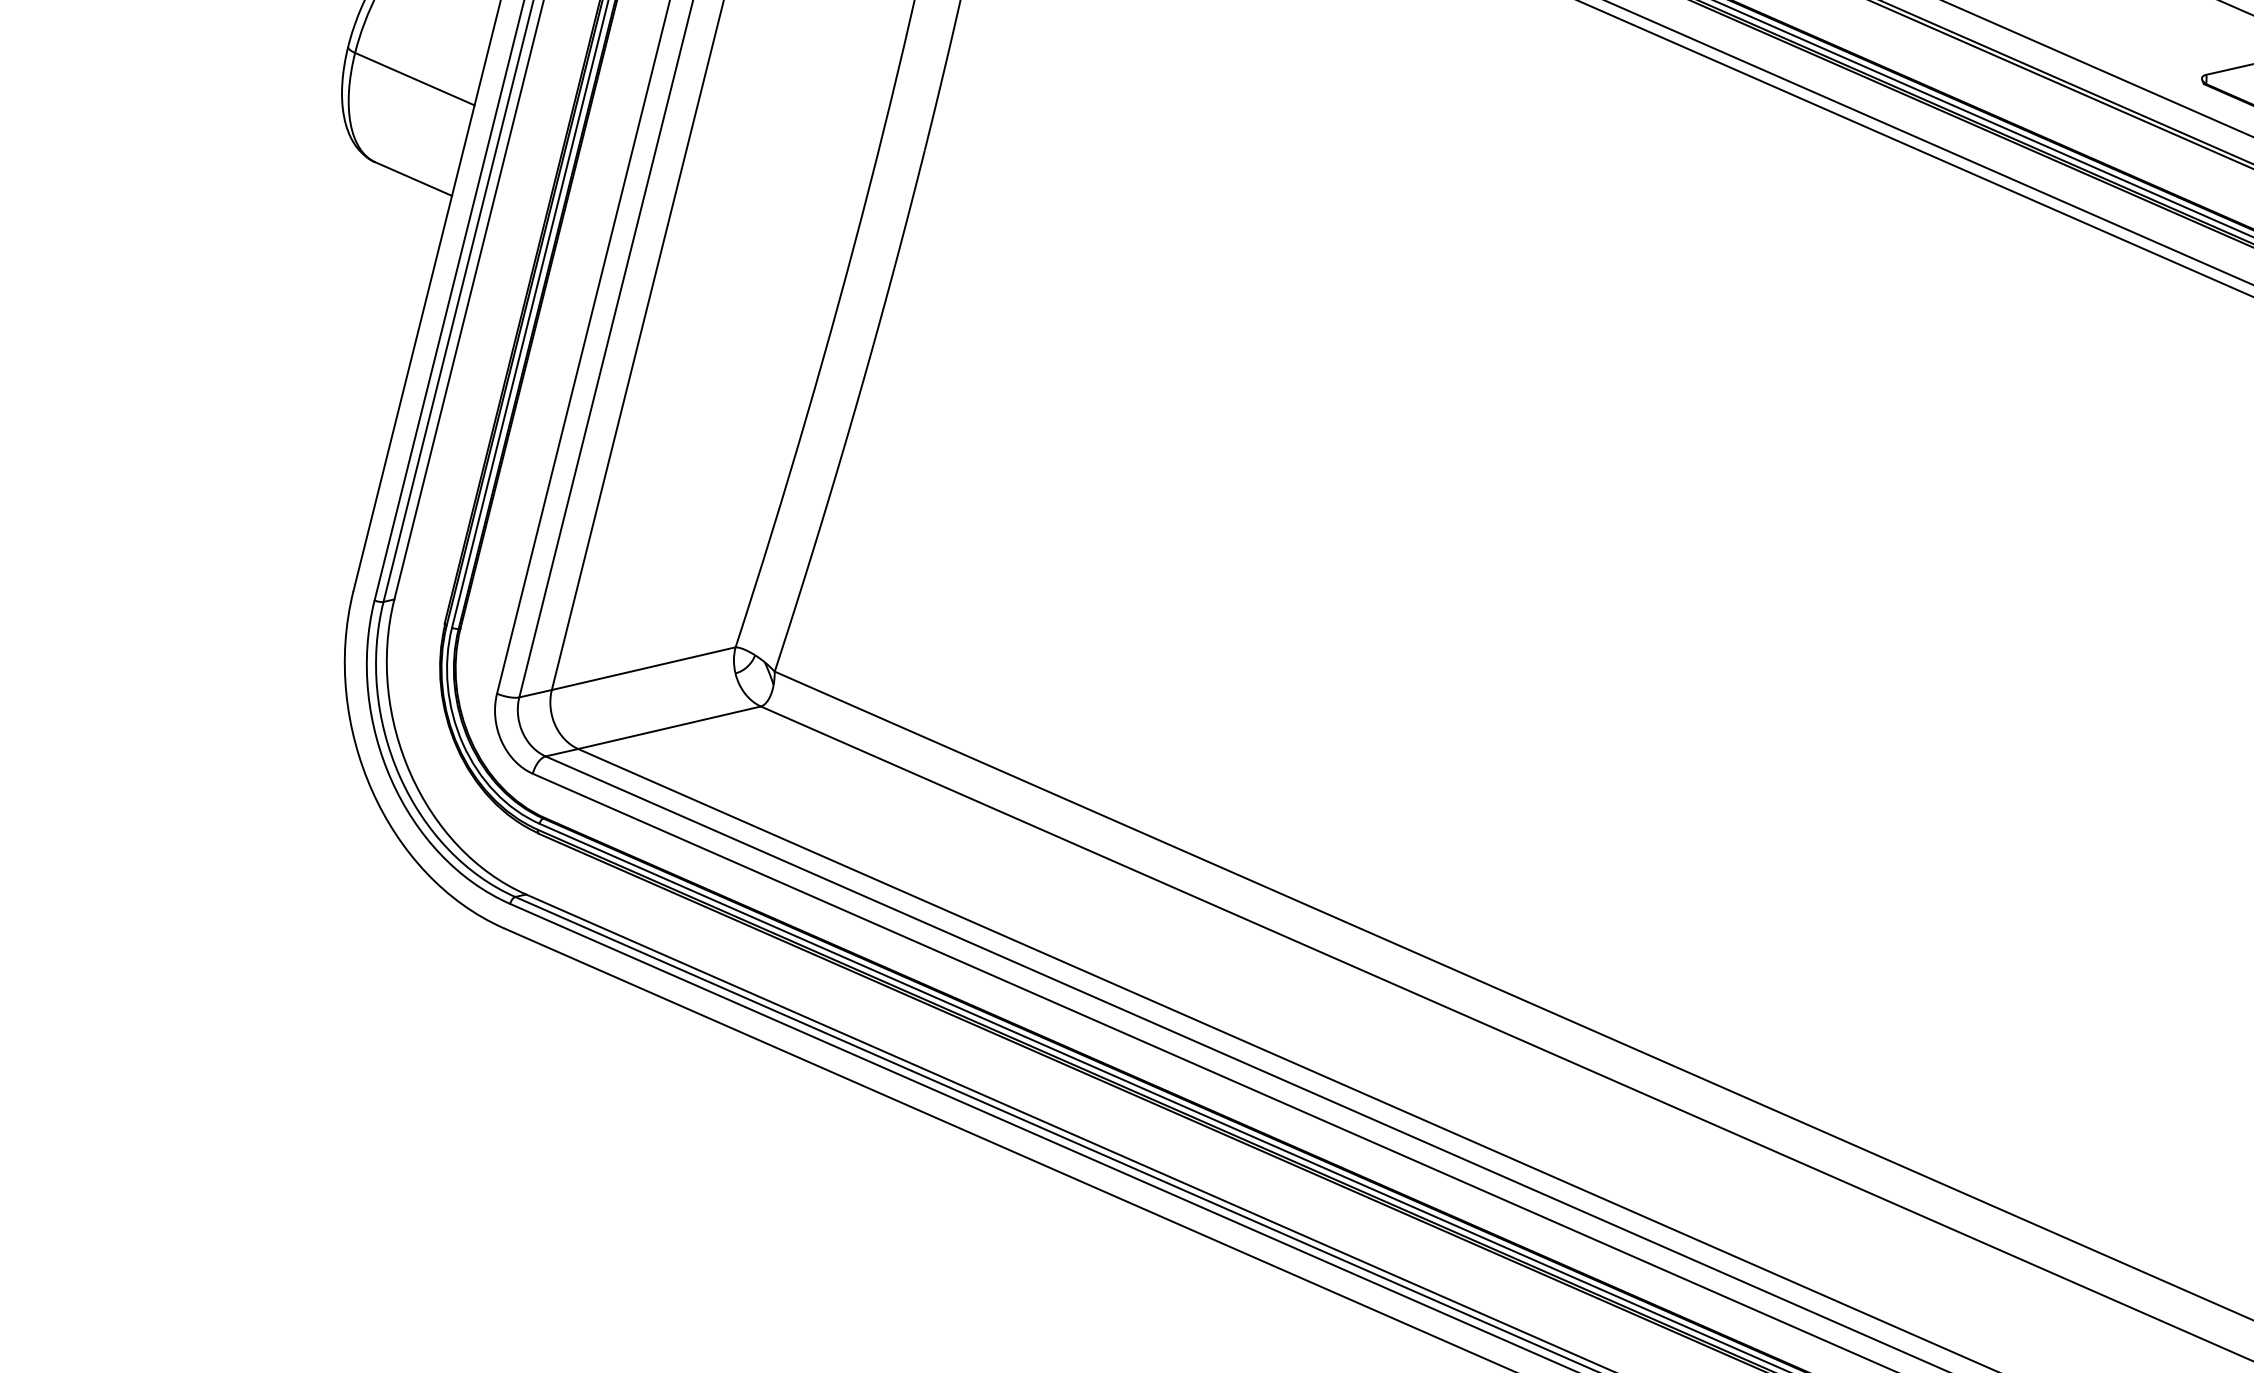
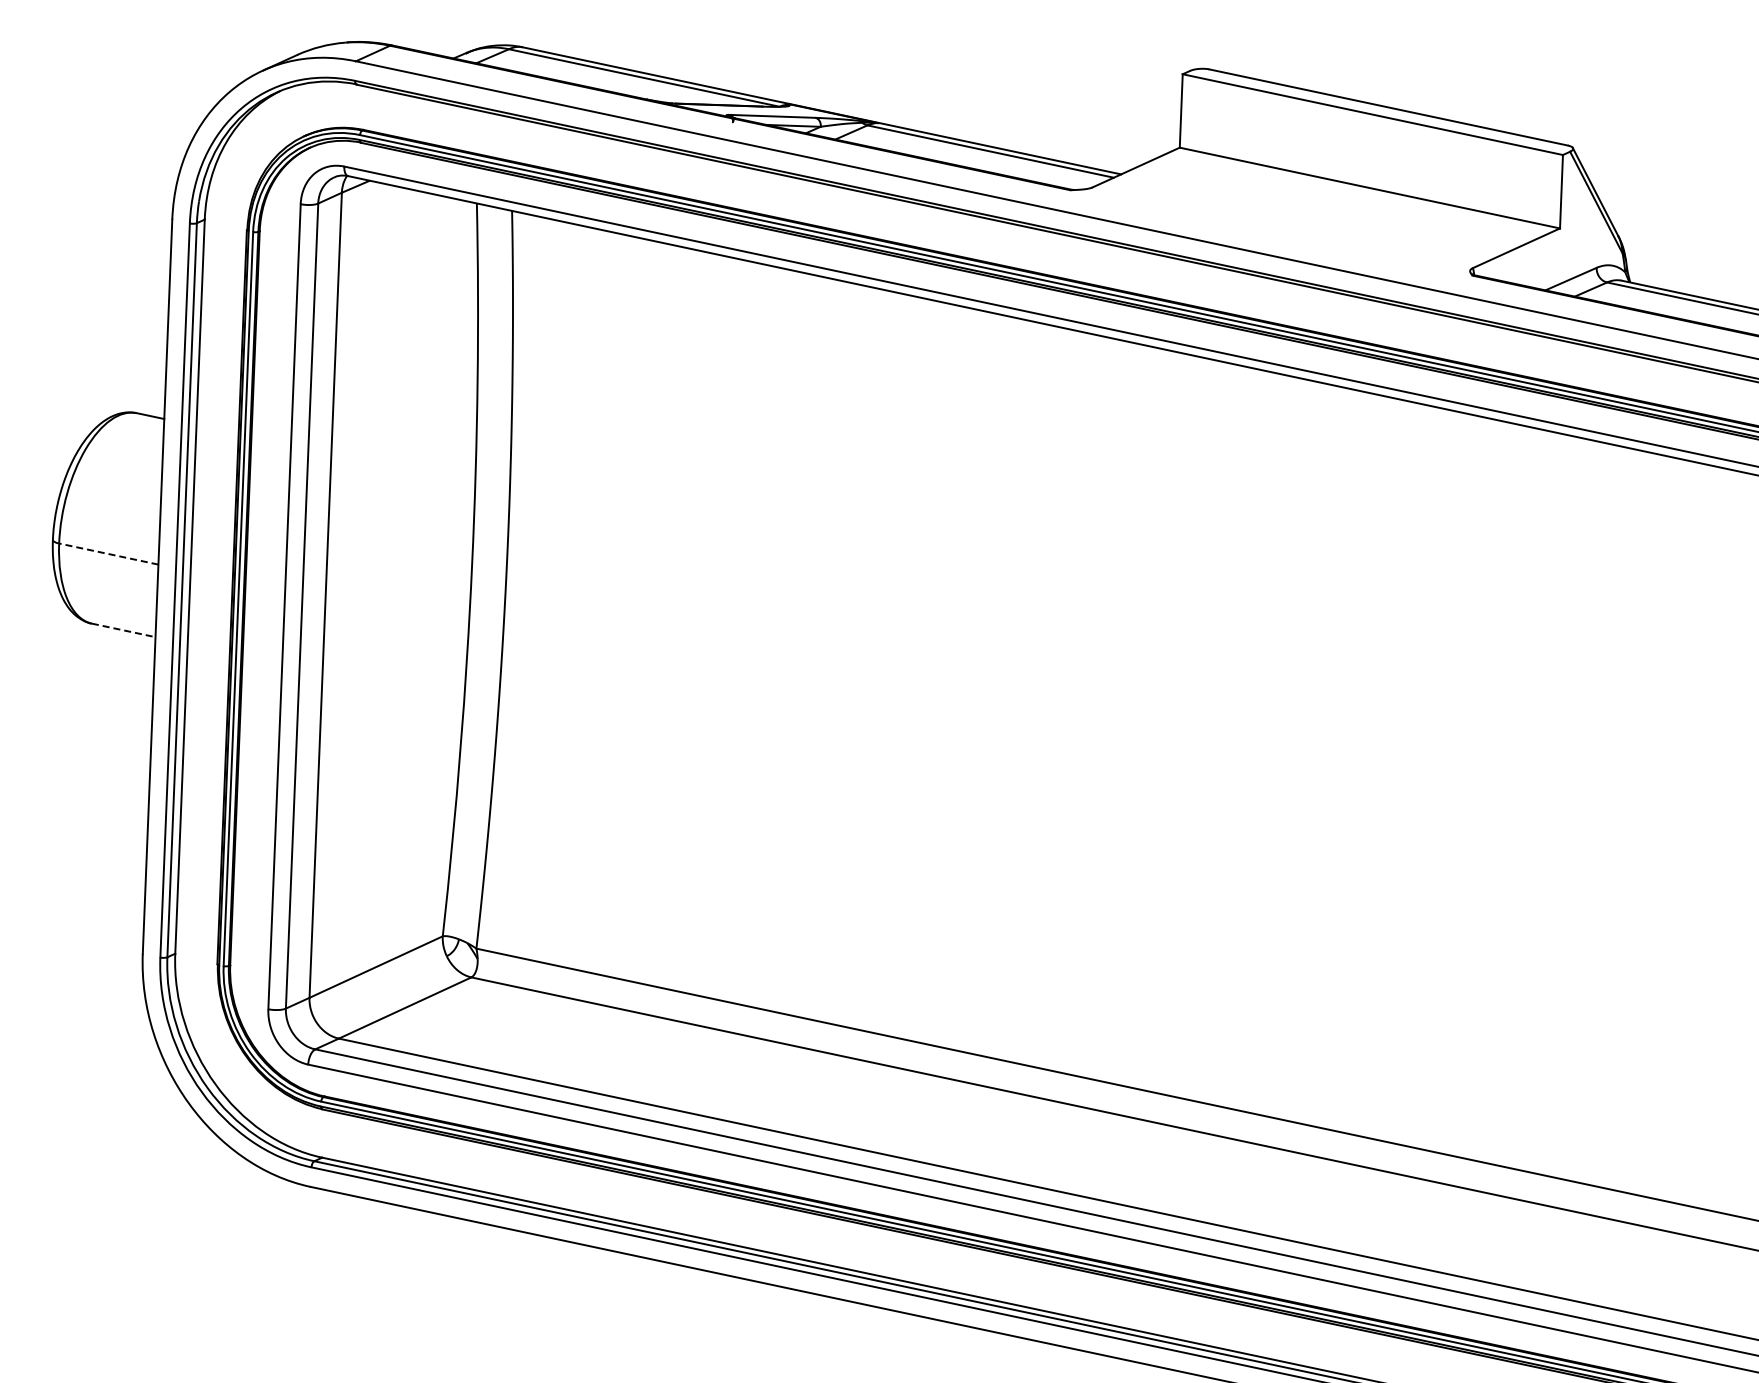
line: (414, 79) -> (108, 554), solid -> dashed
line: (413, 179) -> (123, 630), solid -> dashed

